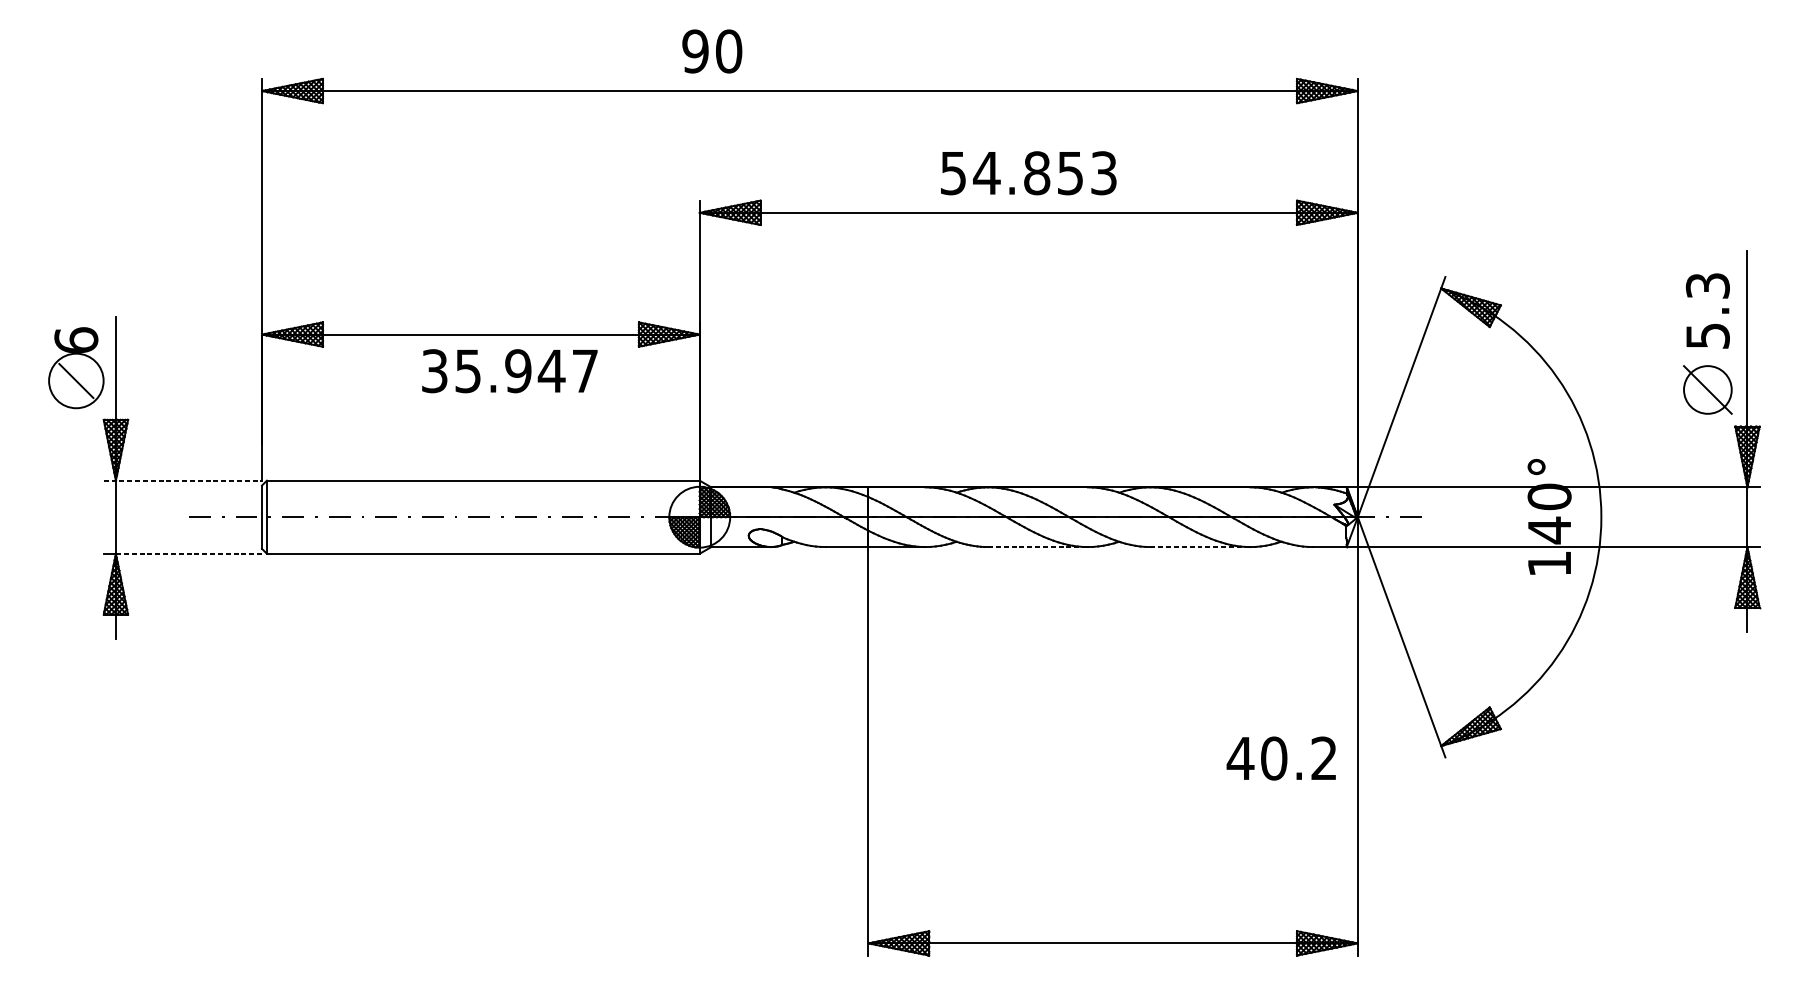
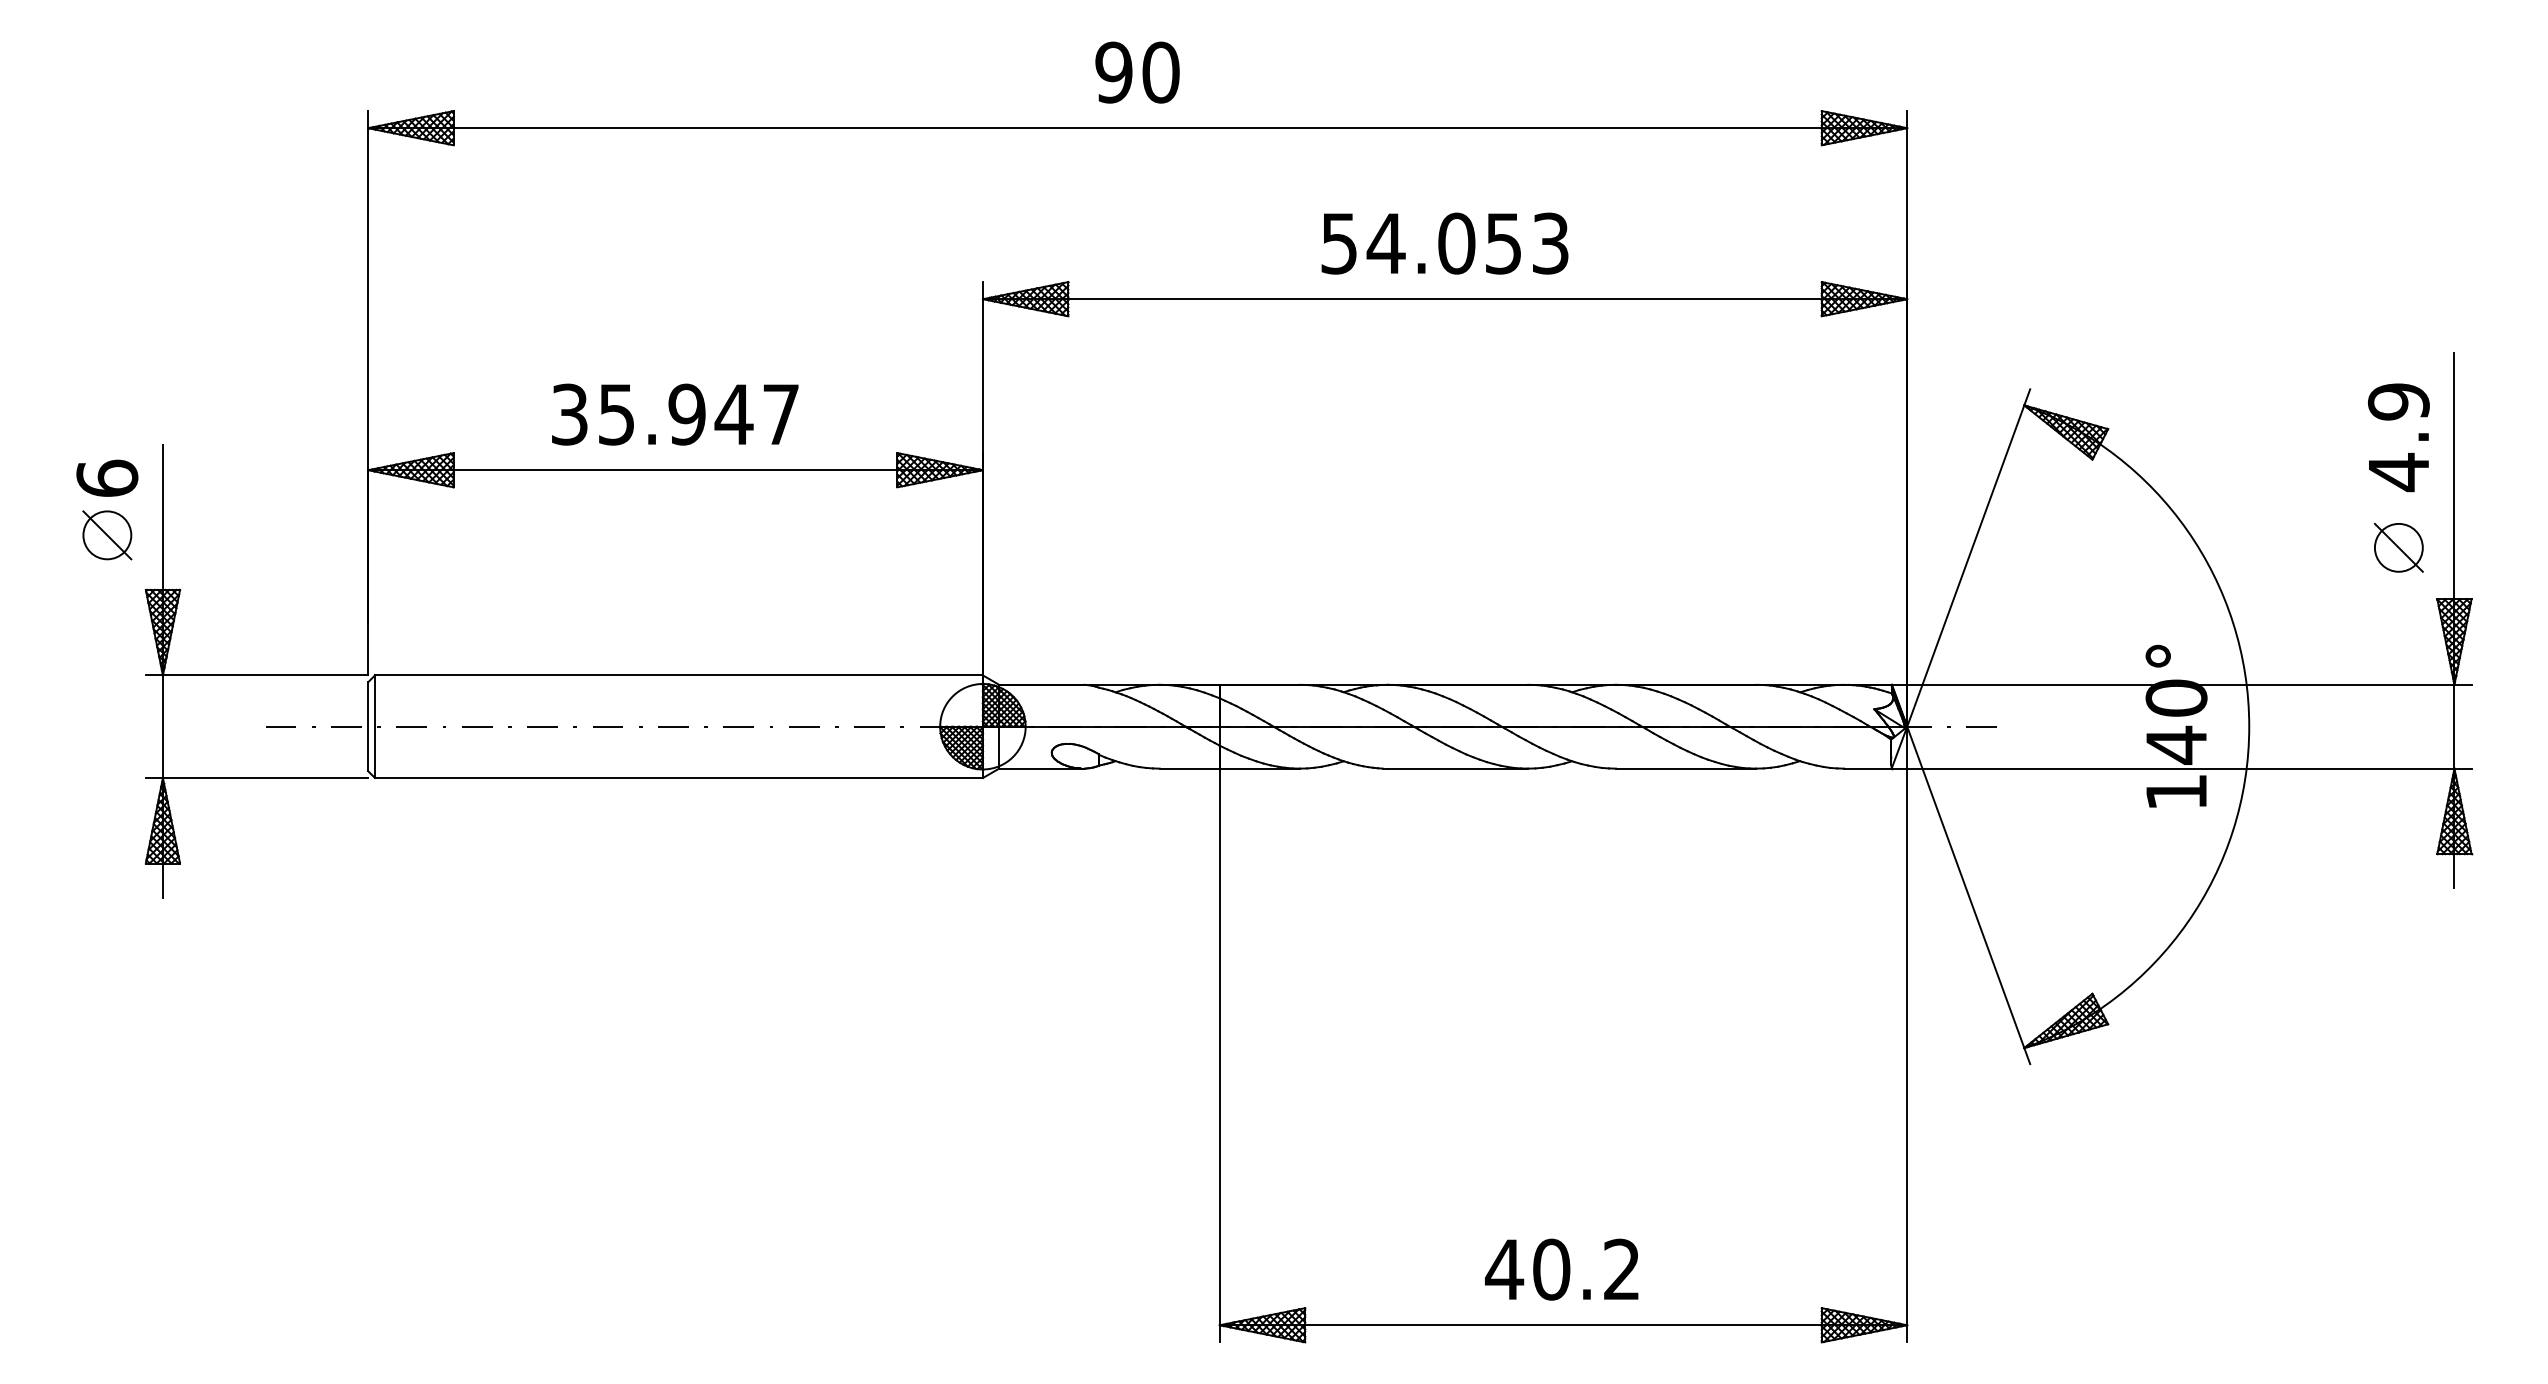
text: (712, 51) -> (1137, 72), moved
text: (1036, 173) -> (1456, 243), 54.853 -> 54.053
text: (1707, 311) -> (2398, 437), 5.3 -> 4.9
text: (510, 371) -> (675, 414), moved
circle: (76, 381) -> (107, 535), size x0.62
part: (1707, 389) -> (2398, 547), size x0.71
line: (183, 480) -> (257, 675), dashed -> solid
line: (1038, 546) -> (1458, 768), dashed -> solid
line: (1200, 546) -> (1686, 768), dashed -> solid
line: (188, 554) -> (265, 778), dashed -> solid
text: (1281, 758) -> (1561, 1269), moved

